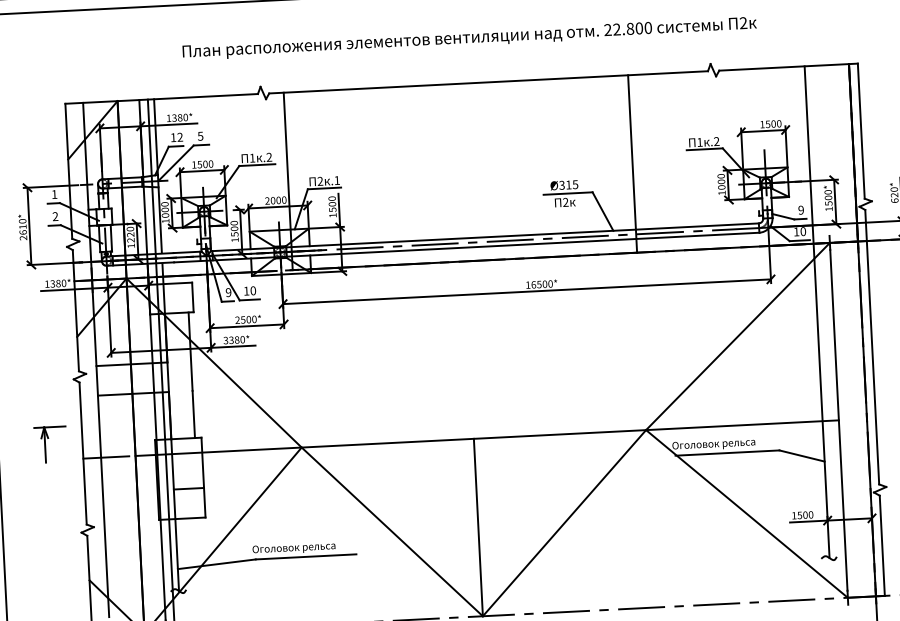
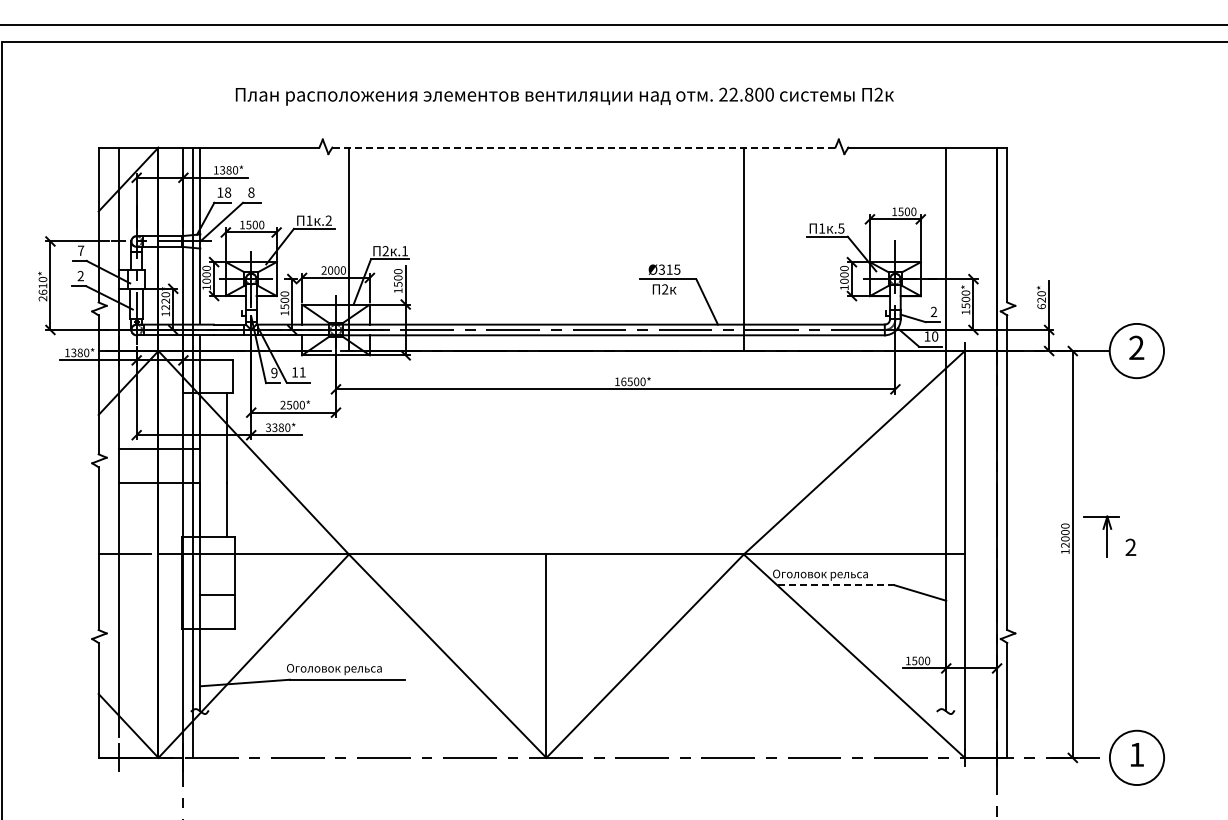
line: (488, 82) -> (583, 147), solid -> dashed
text: (200, 136) -> (251, 192), 5 -> 8
text: (179, 137) -> (227, 192), 12 -> 18
text: (716, 141) -> (841, 228), .2 -> .5
text: (54, 194) -> (81, 250), 1 -> 7
text: (800, 210) -> (933, 312), 9 -> 2
text: (253, 290) -> (302, 372), 10 -> 11
part: (50, 444) -> (61, 536), removed
line: (727, 453) -> (835, 585), solid -> dashed

